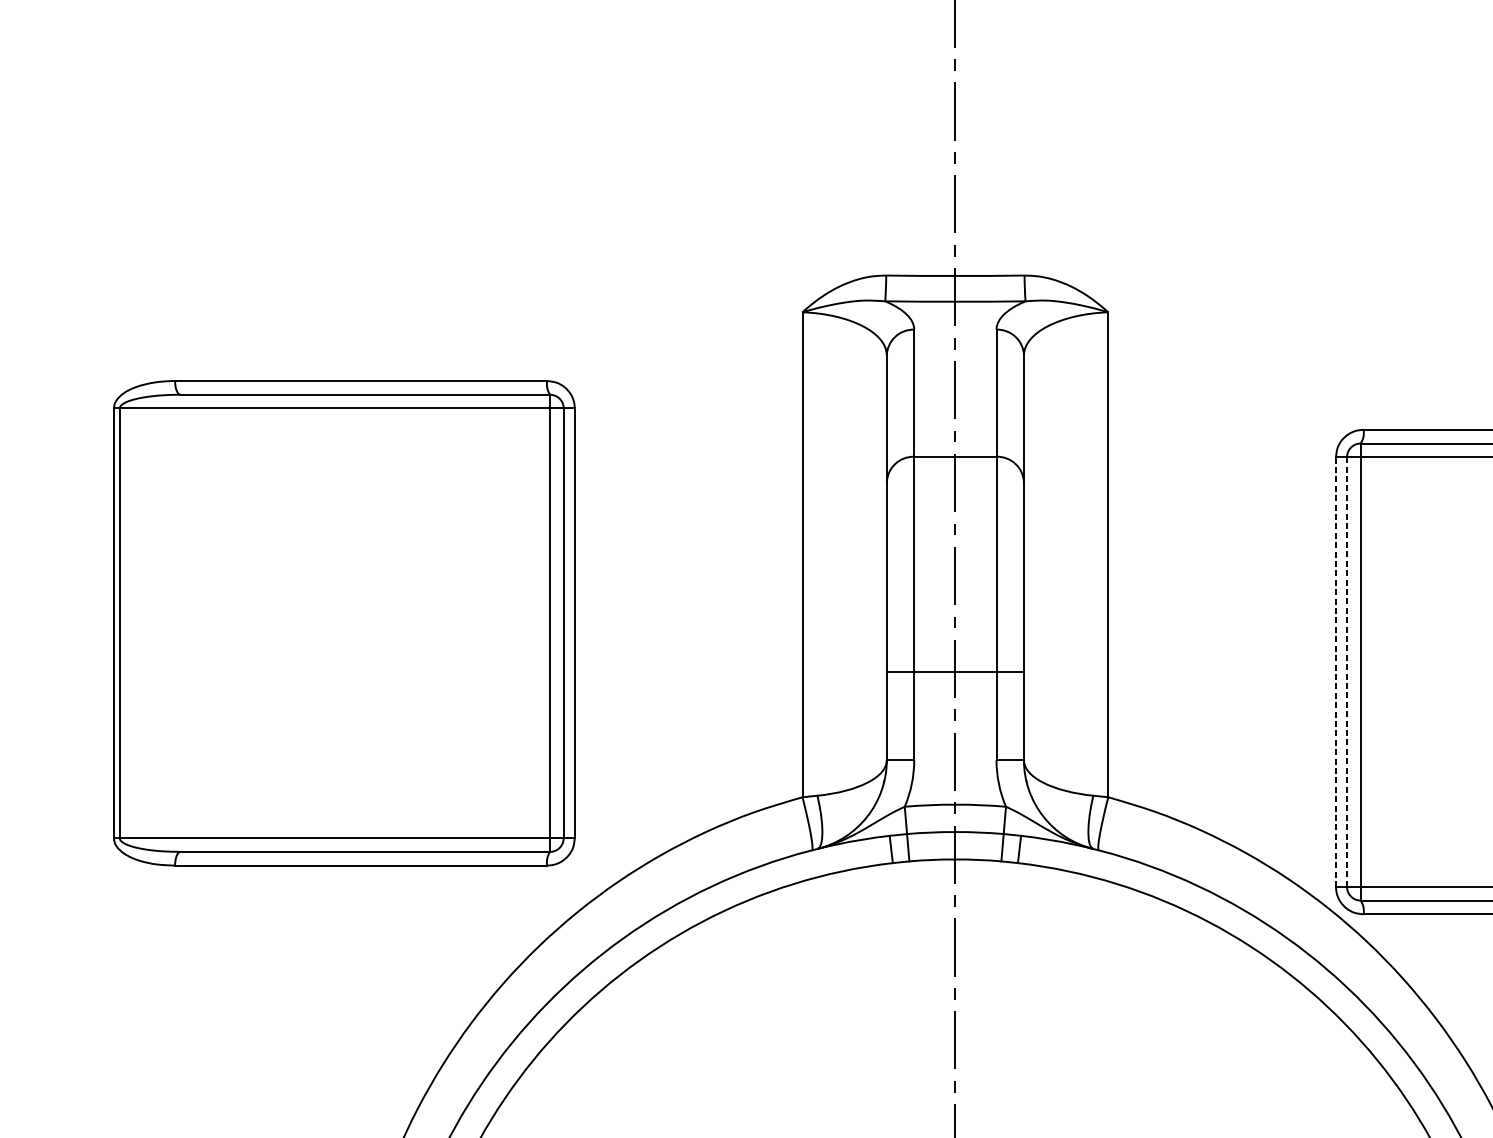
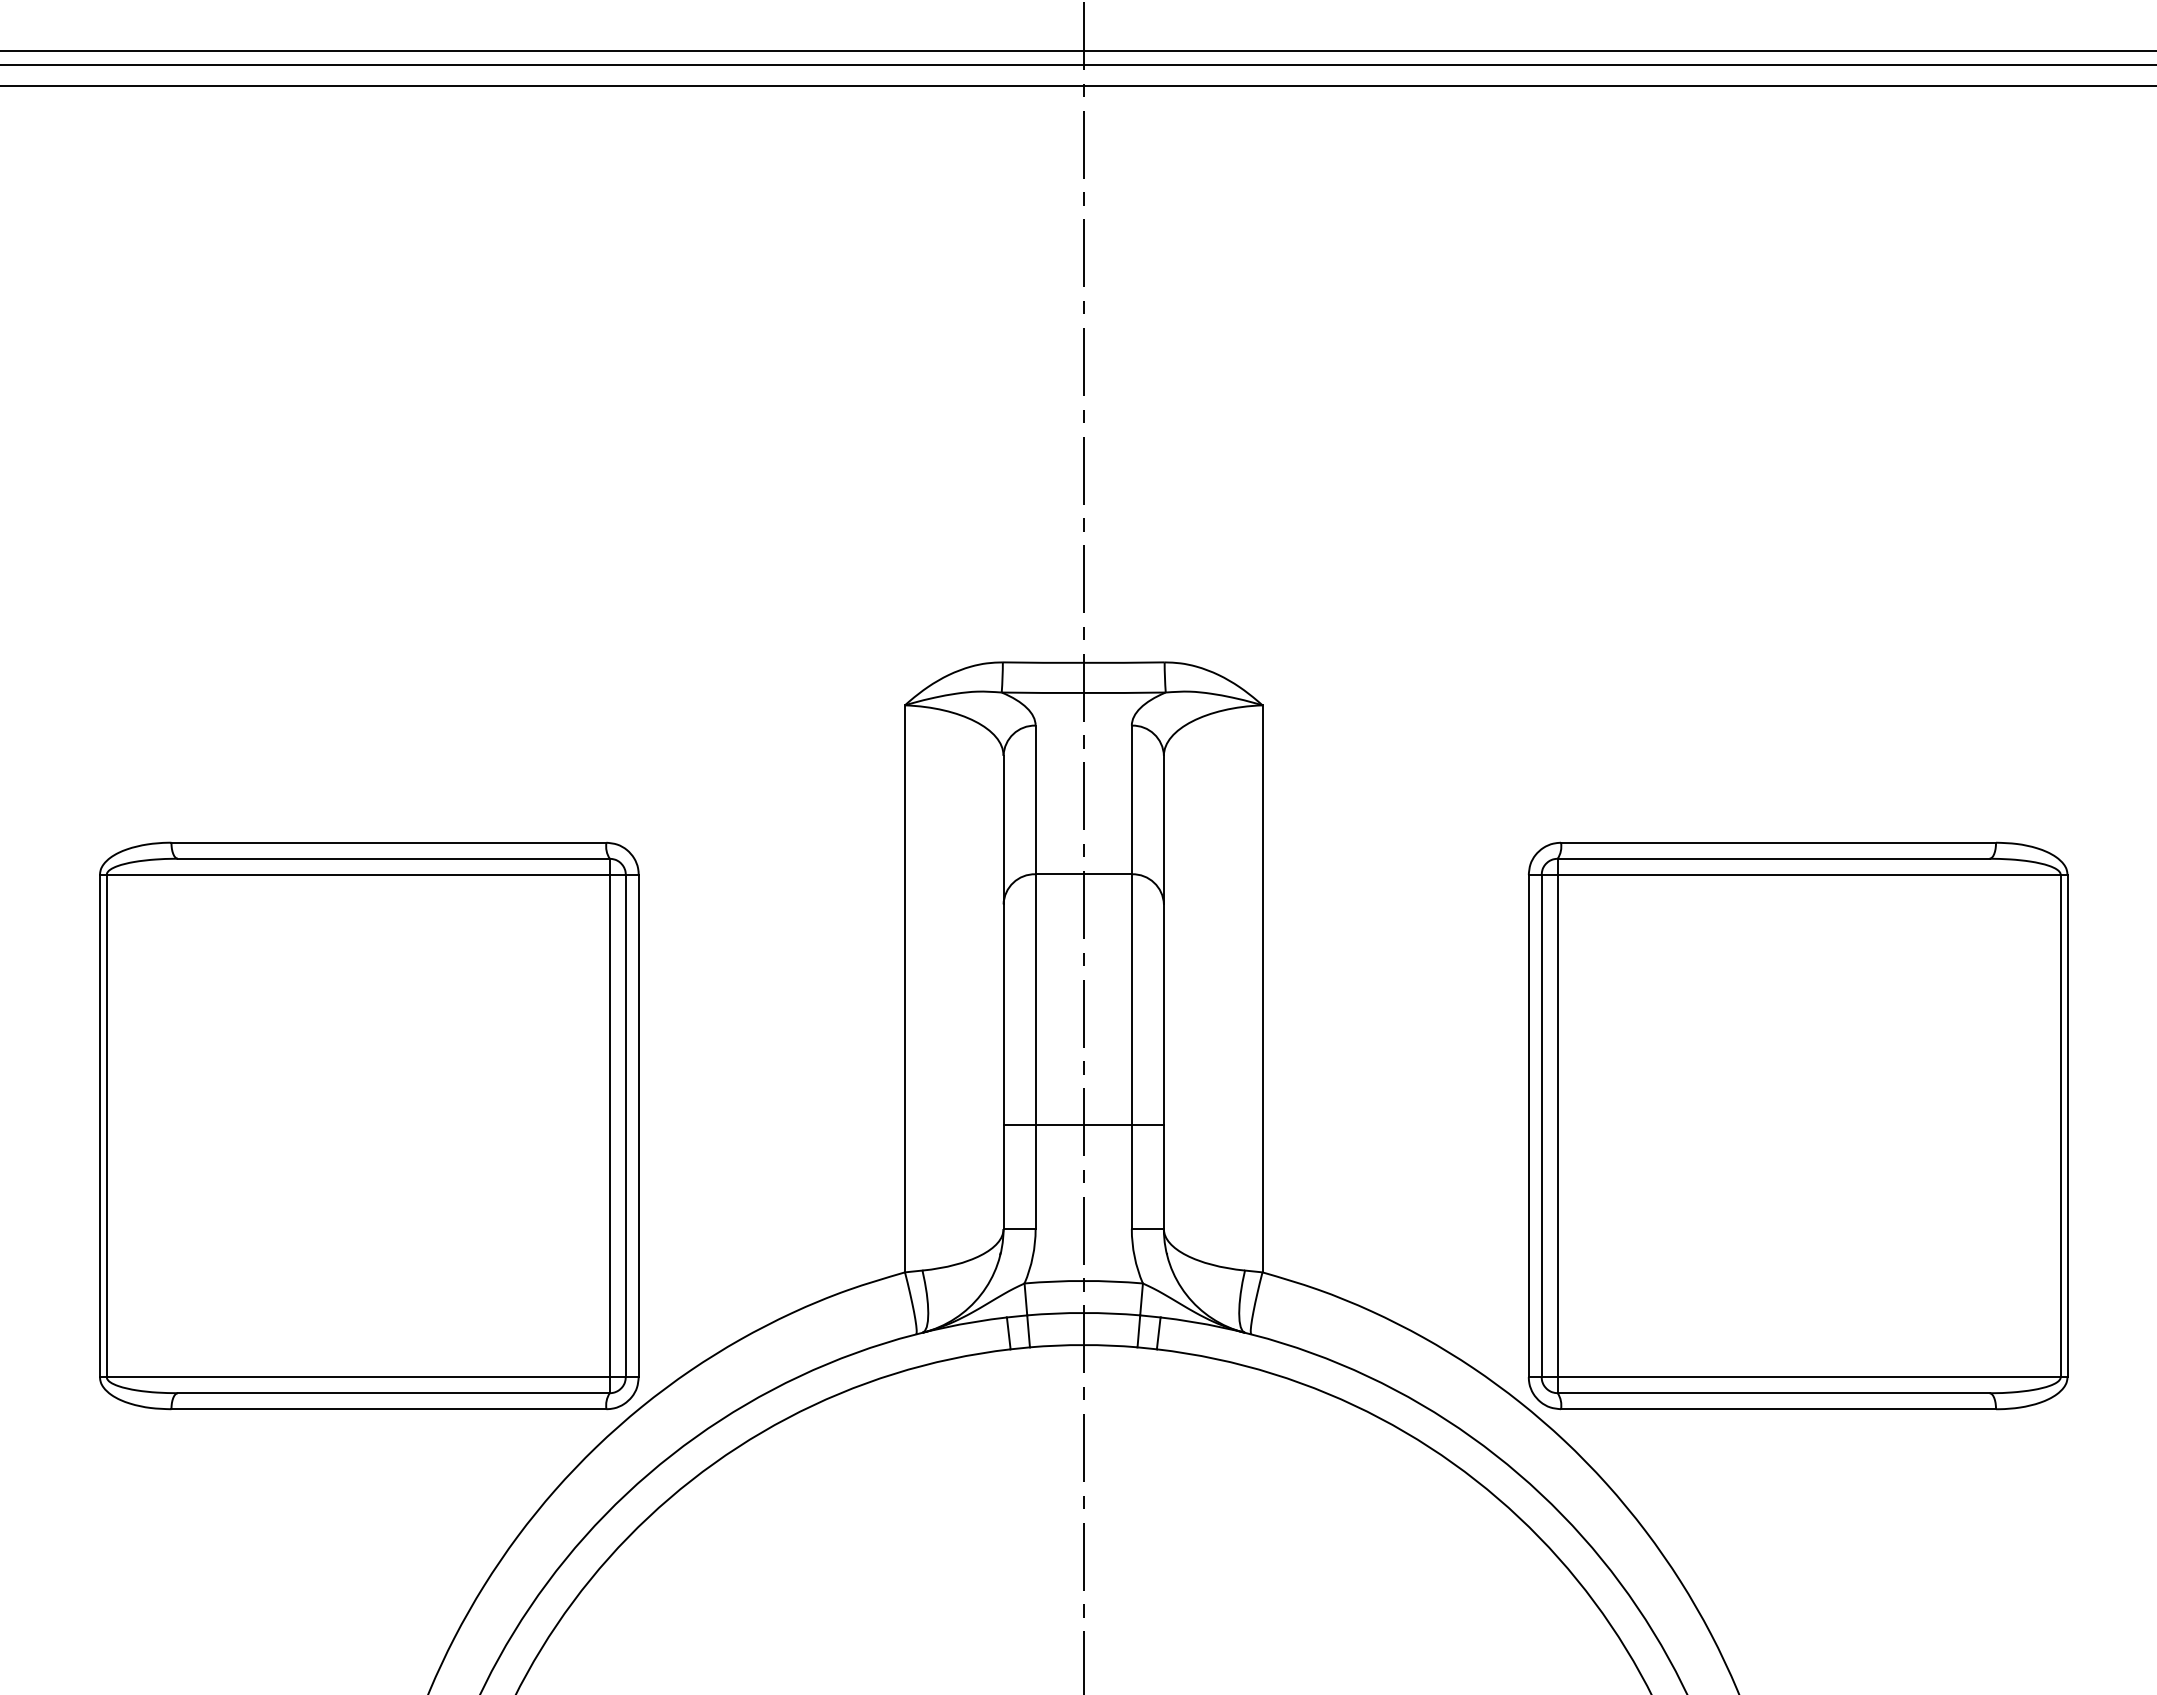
part: (344, 622) -> (369, 1125), moved
line: (1335, 671) -> (1528, 1125), dashed -> solid
line: (1346, 672) -> (1541, 1126), dashed -> solid

